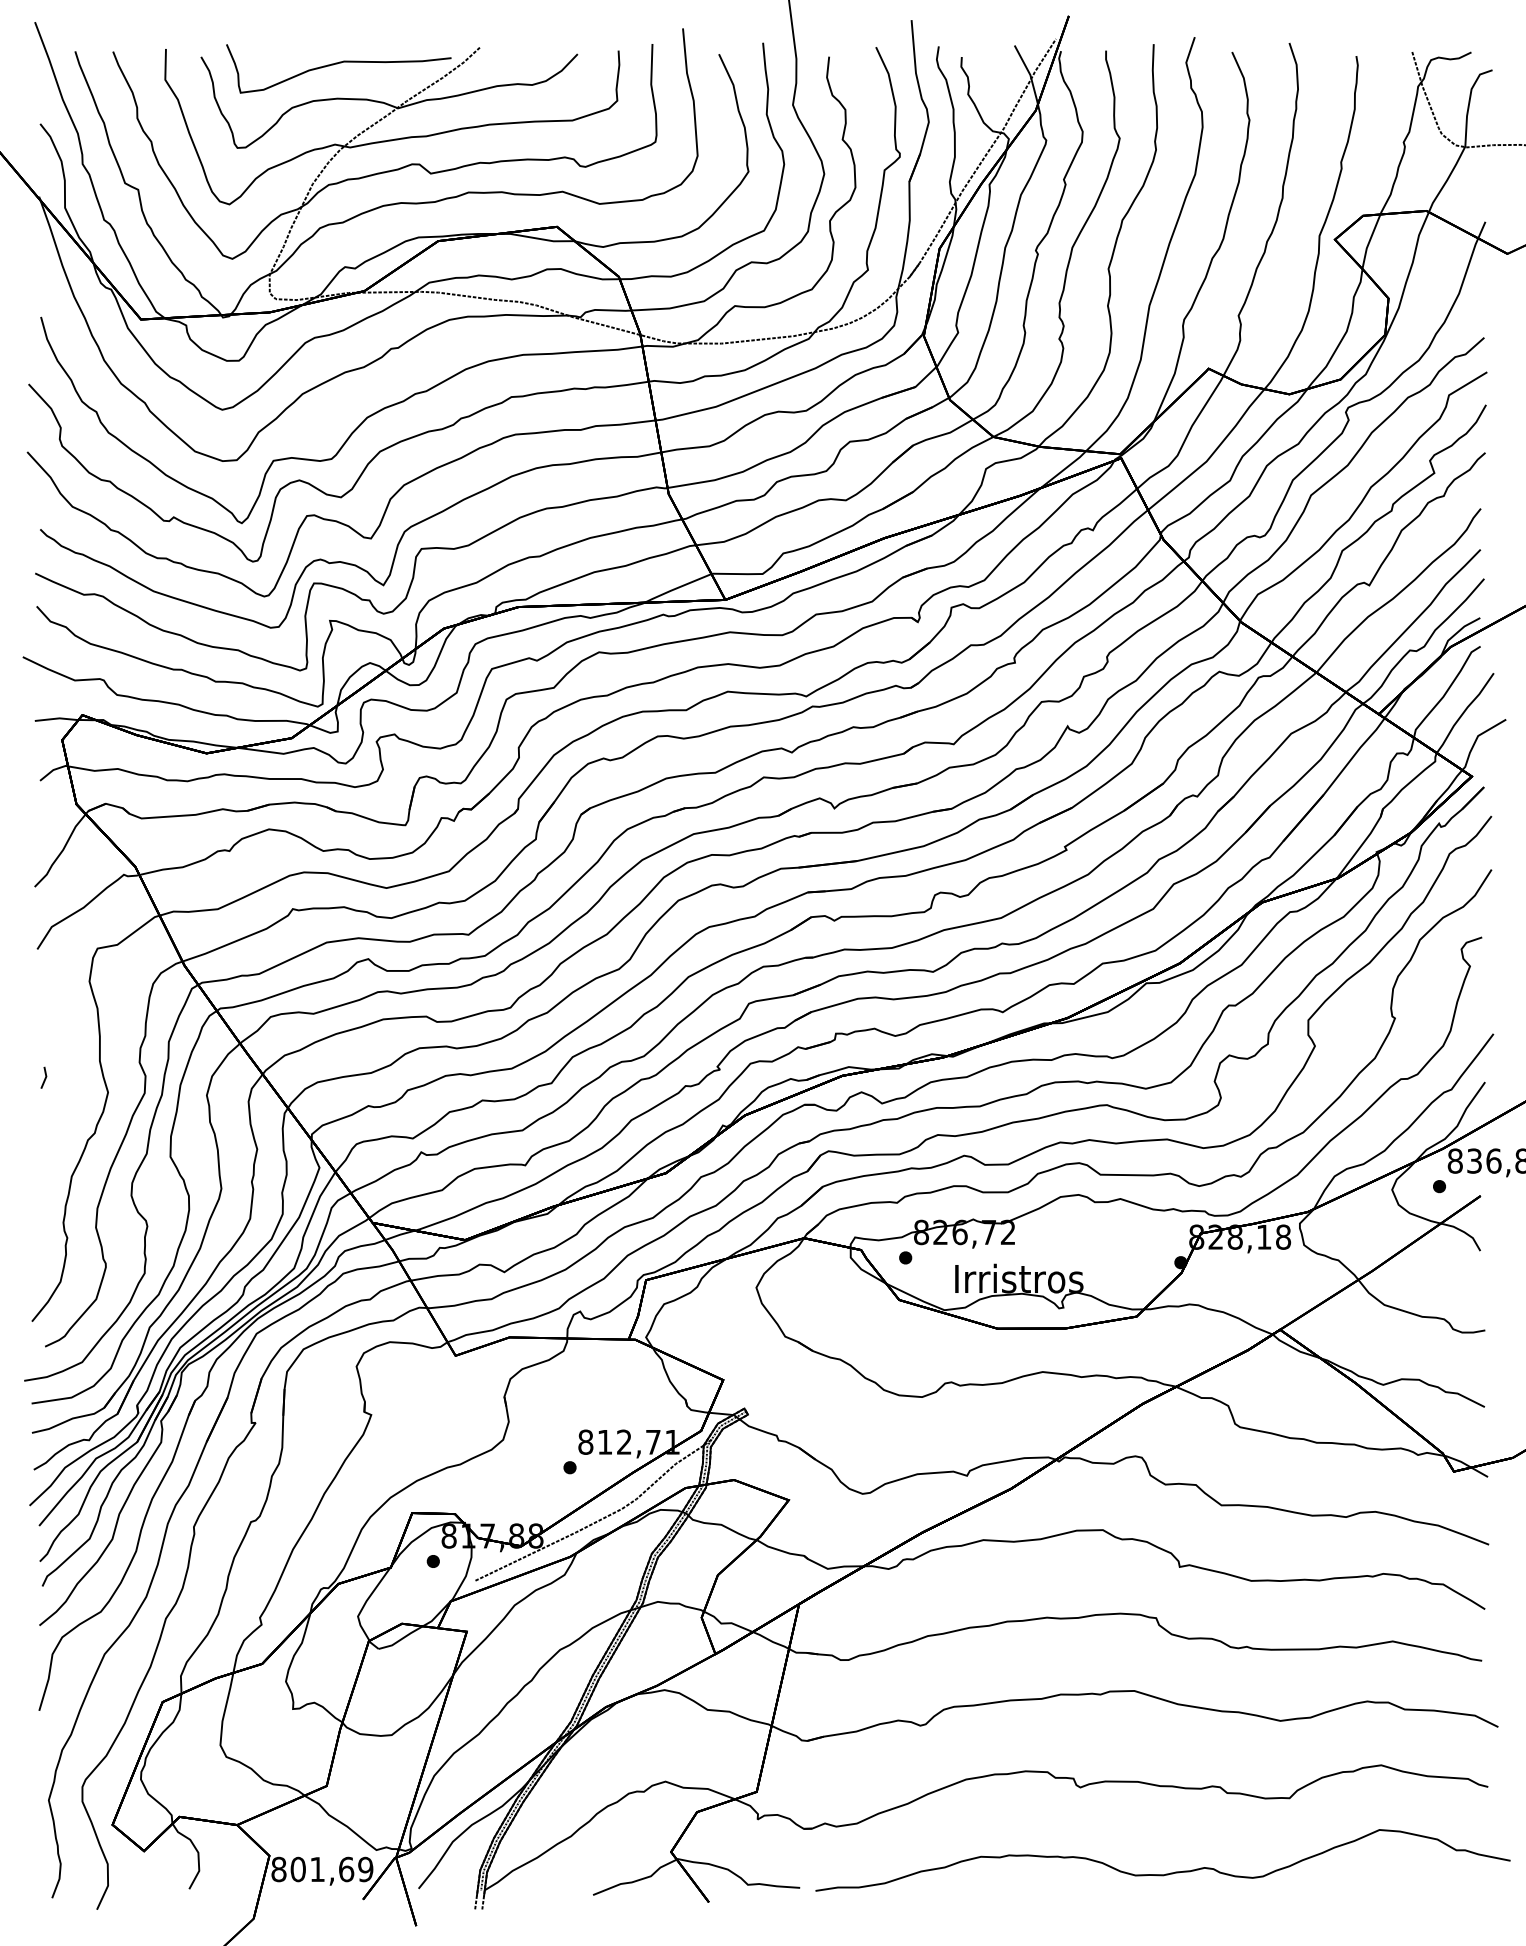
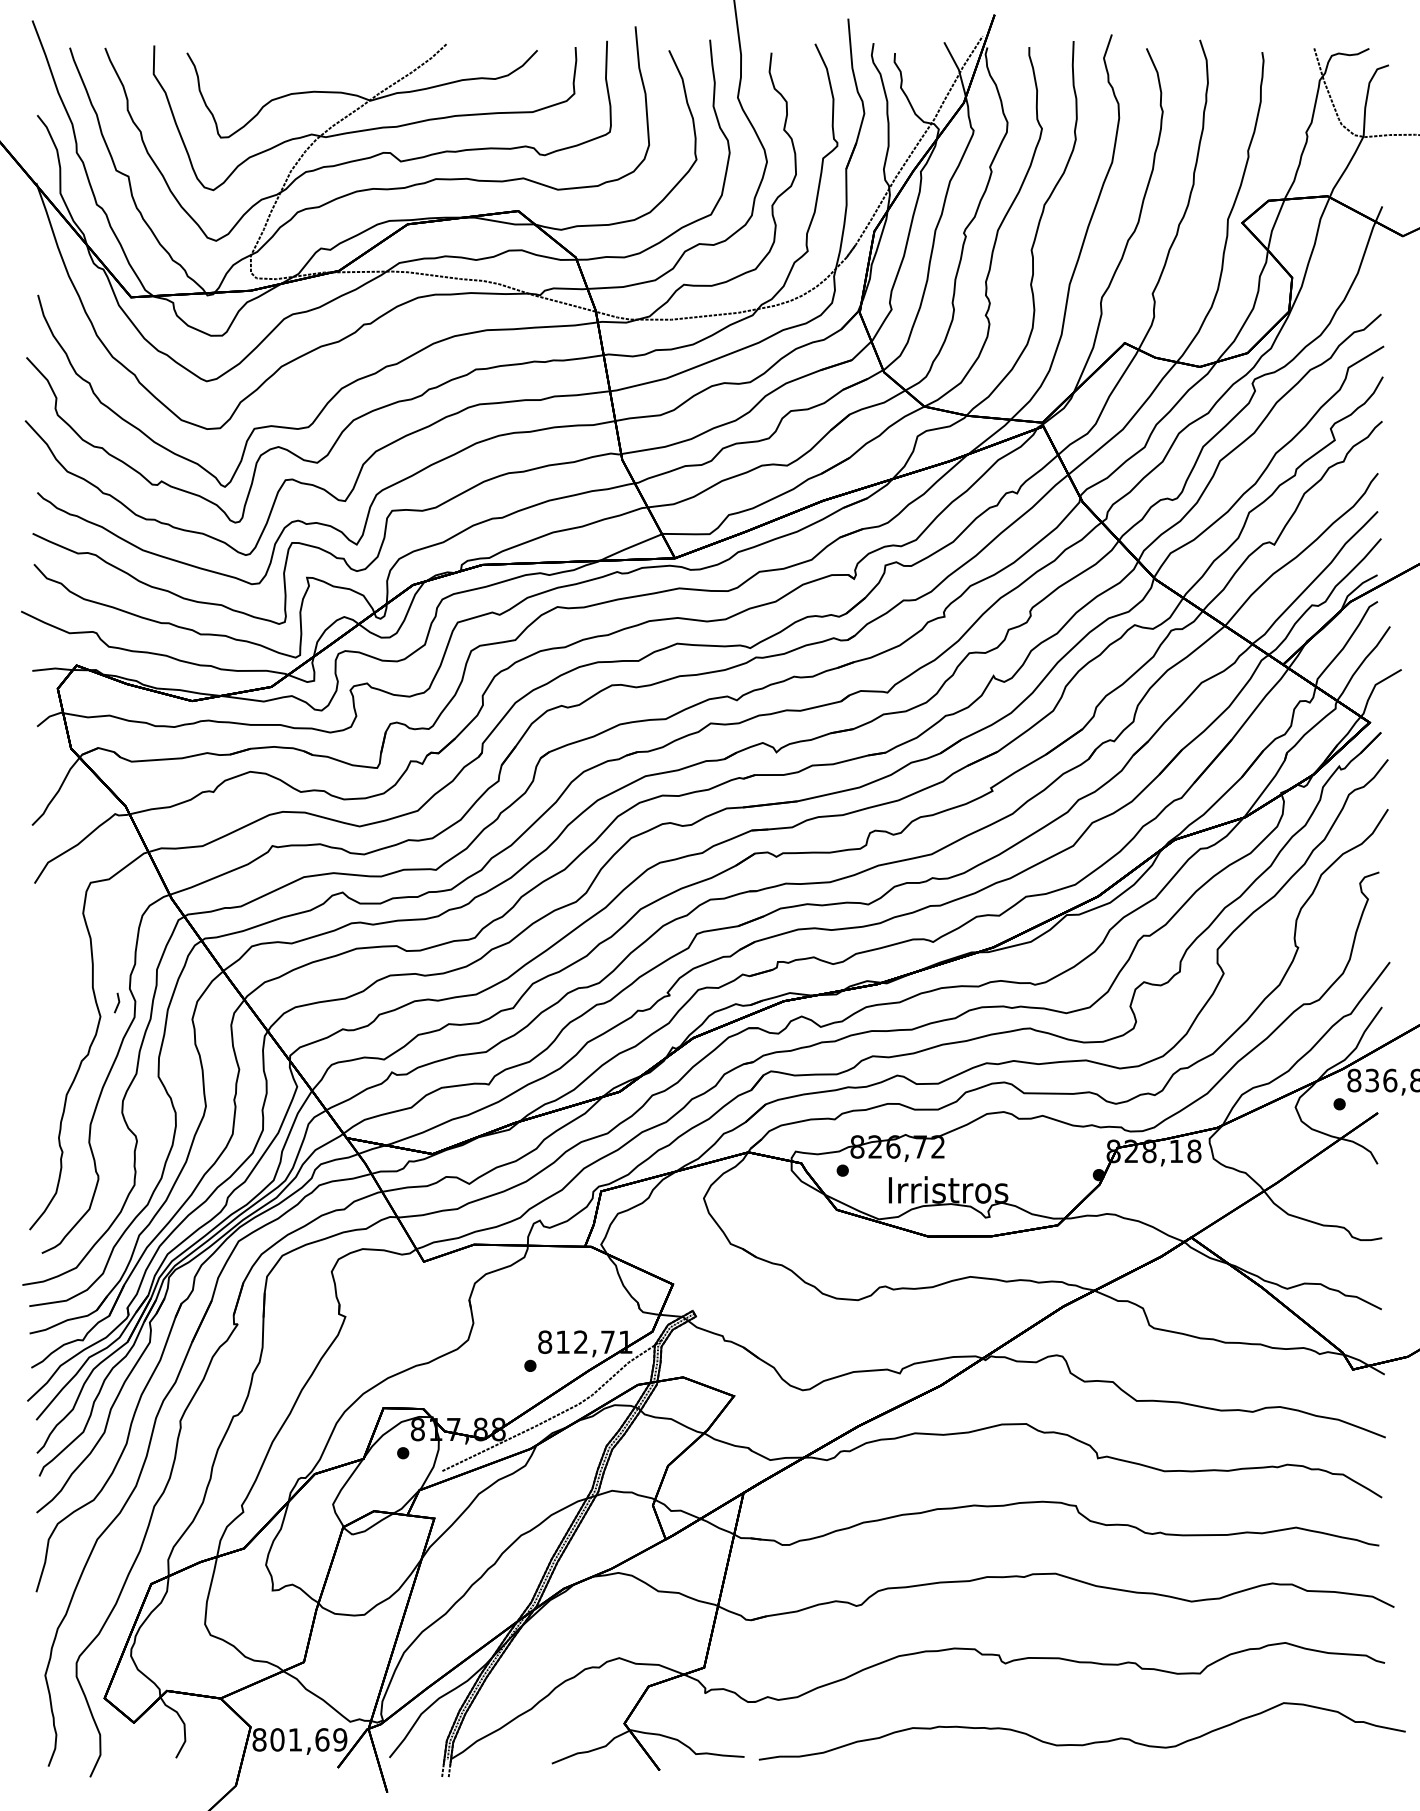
curve: (337, 64) -> (313, 59), removed
line: (44, 1078) -> (117, 1003), moved

